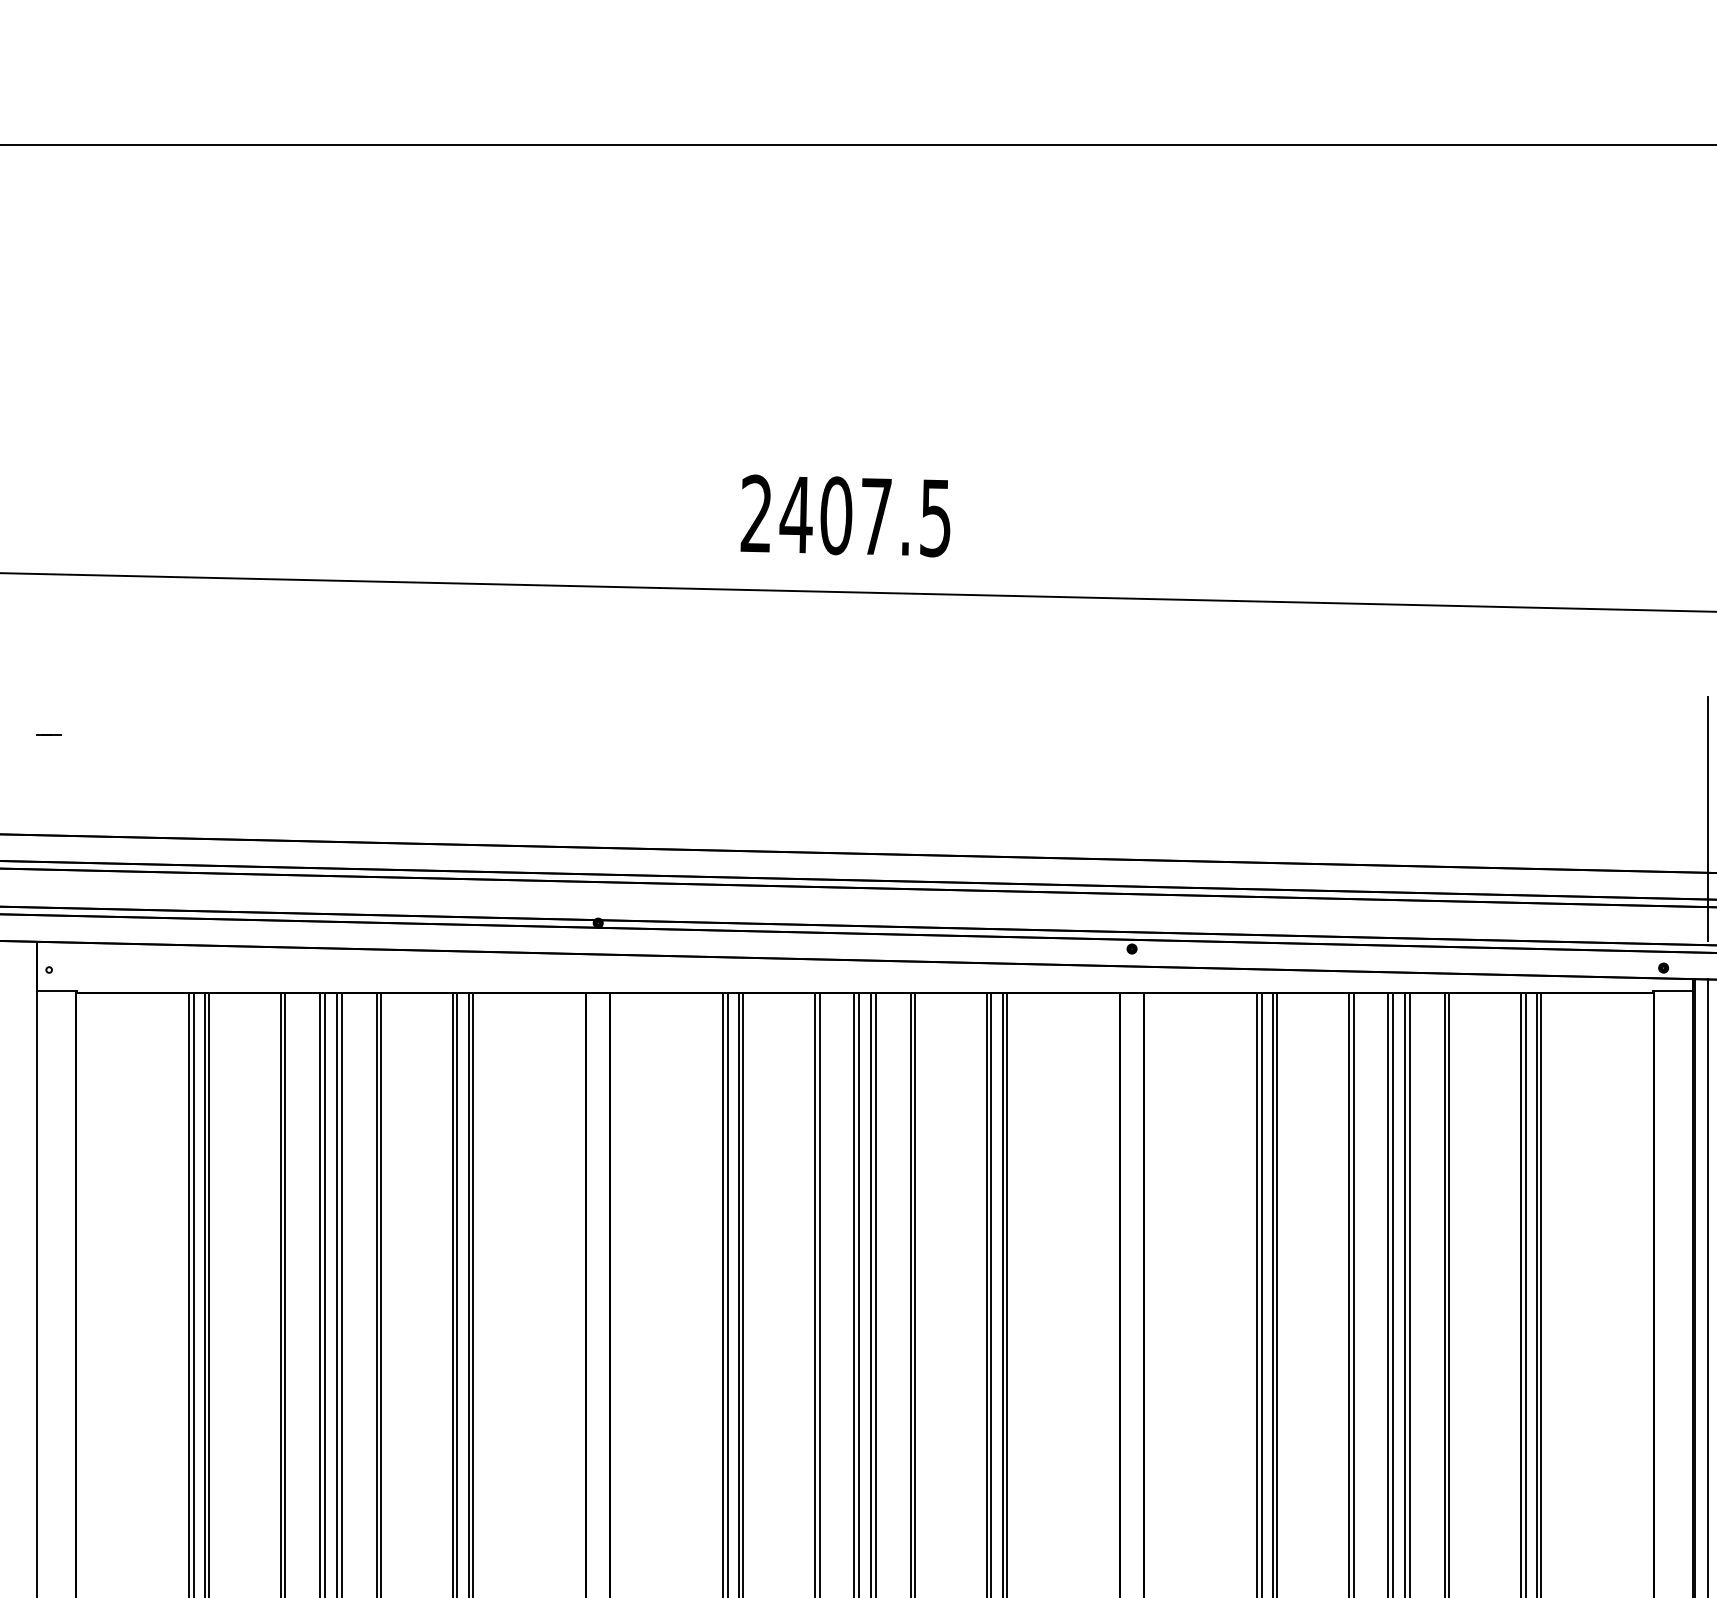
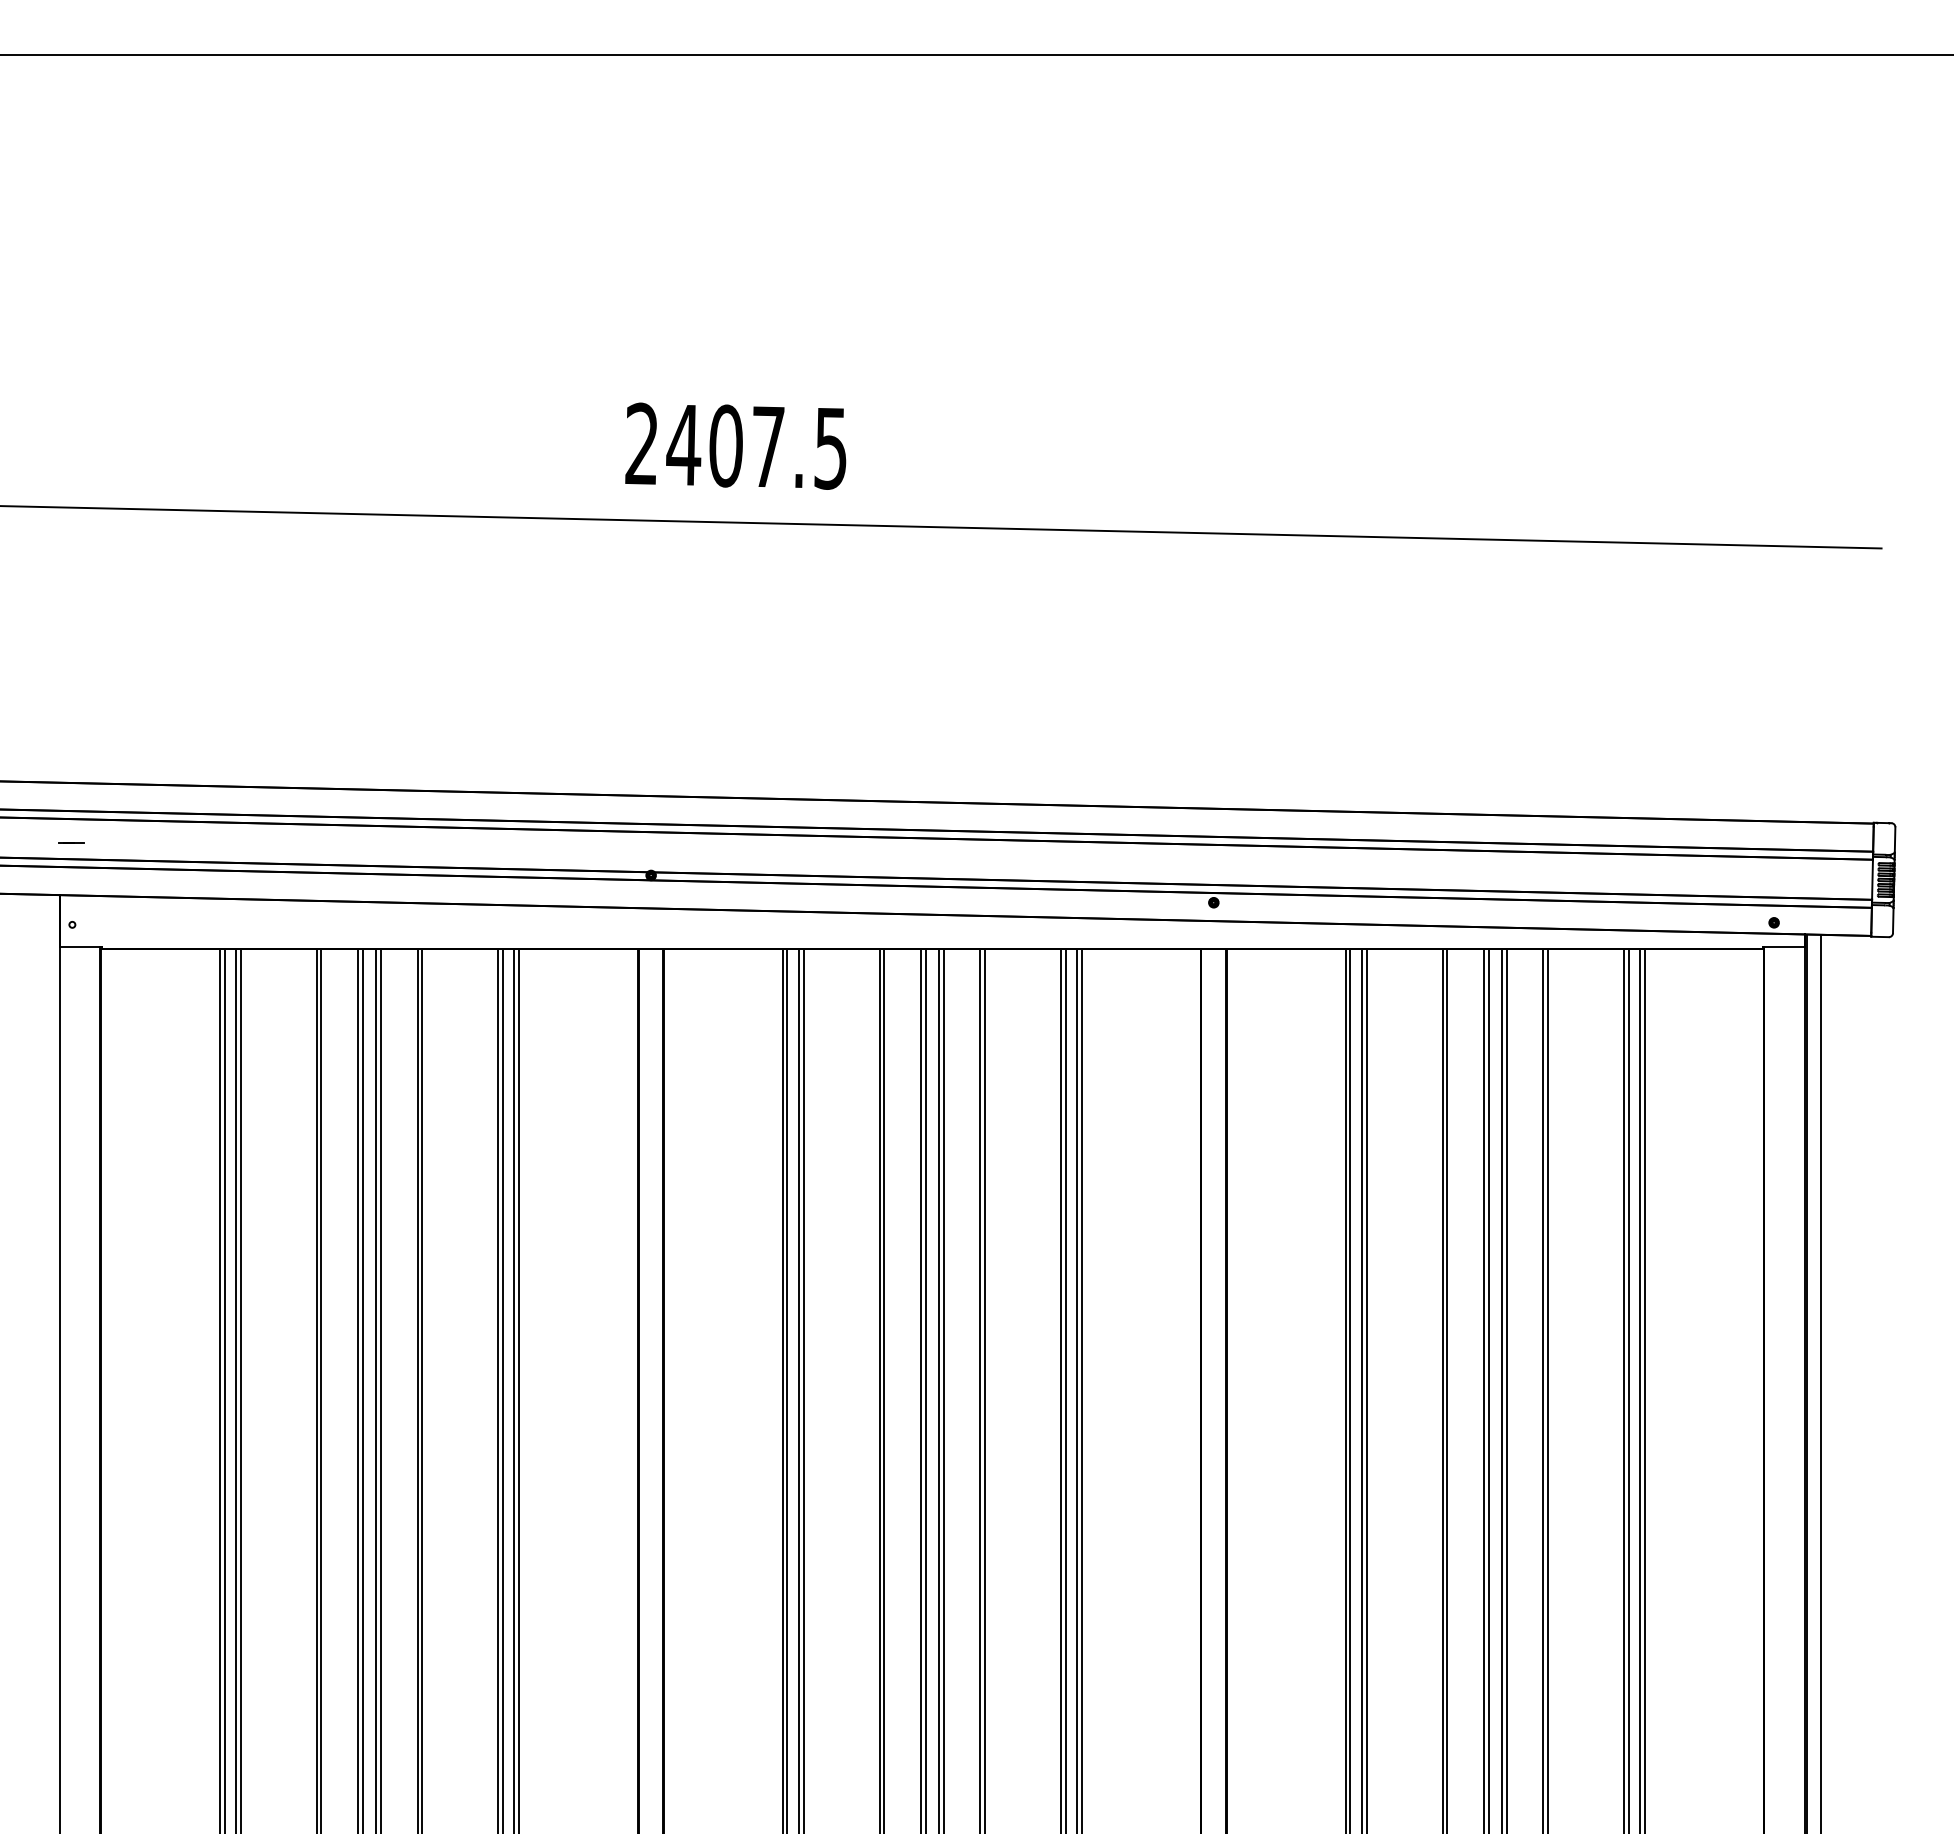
text: (845, 515) -> (735, 445), moved
line: (48, 735) -> (71, 842), moved
line: (1707, 818) -> (1820, 765), removed

